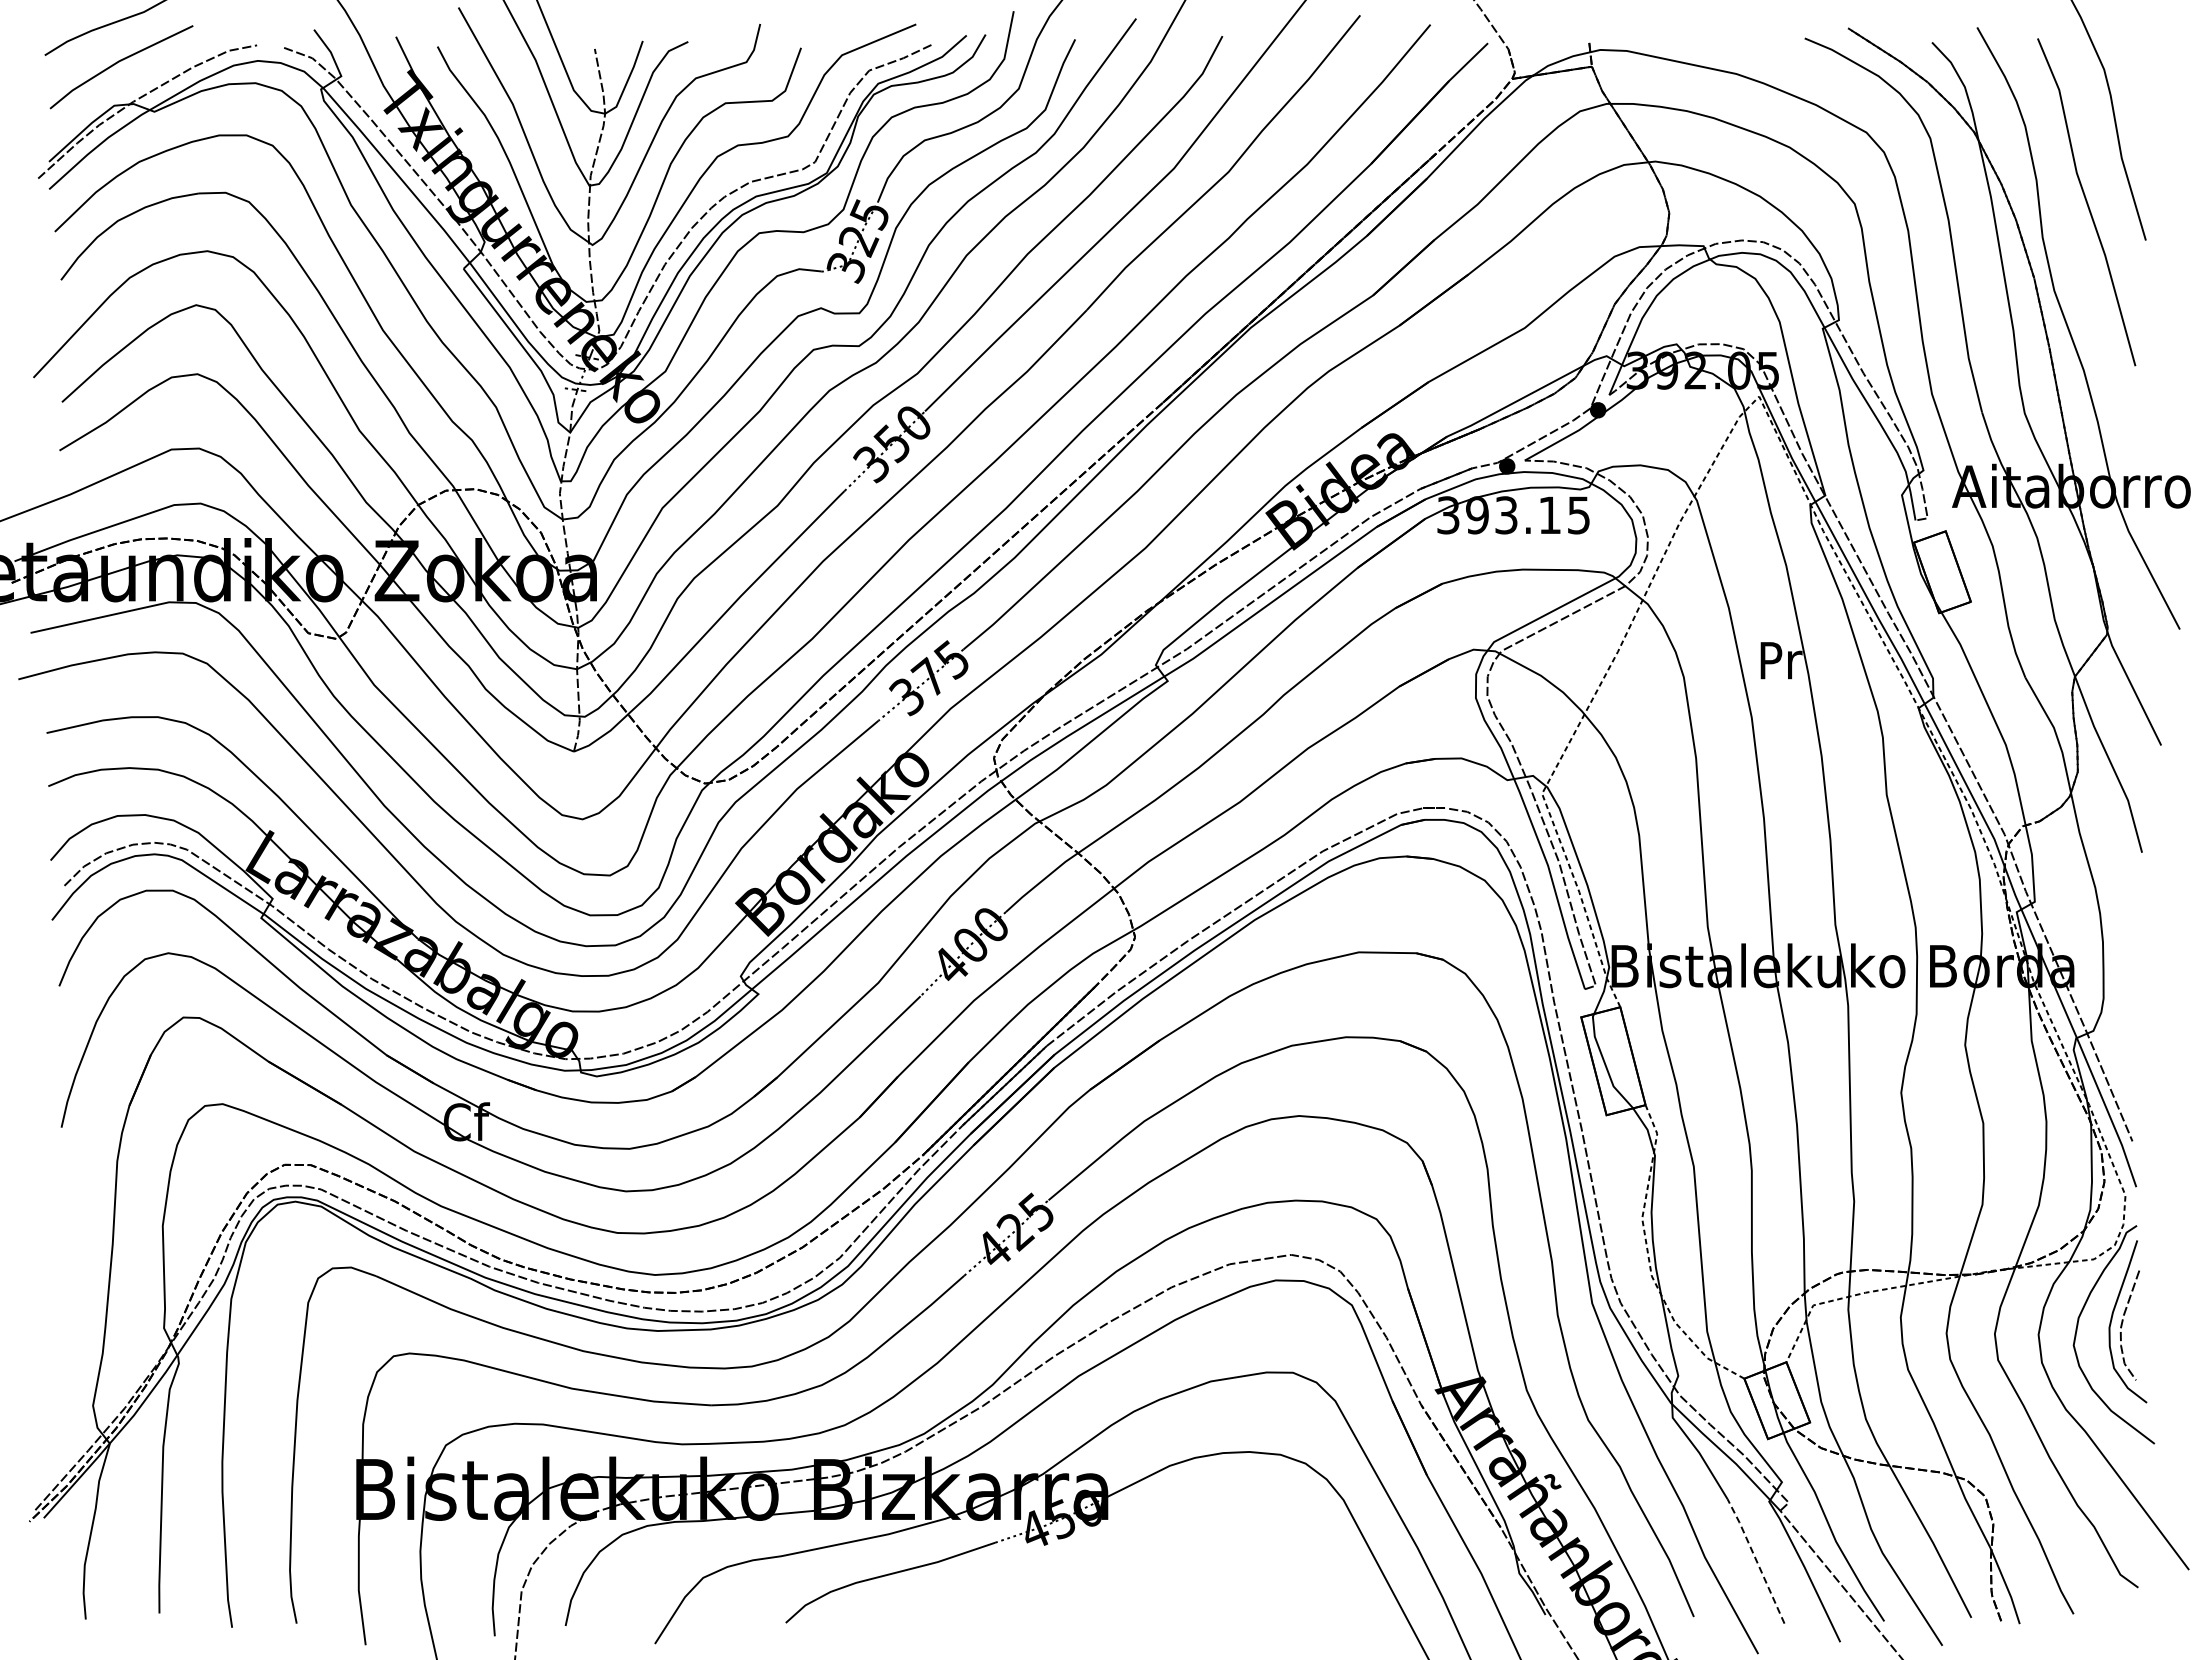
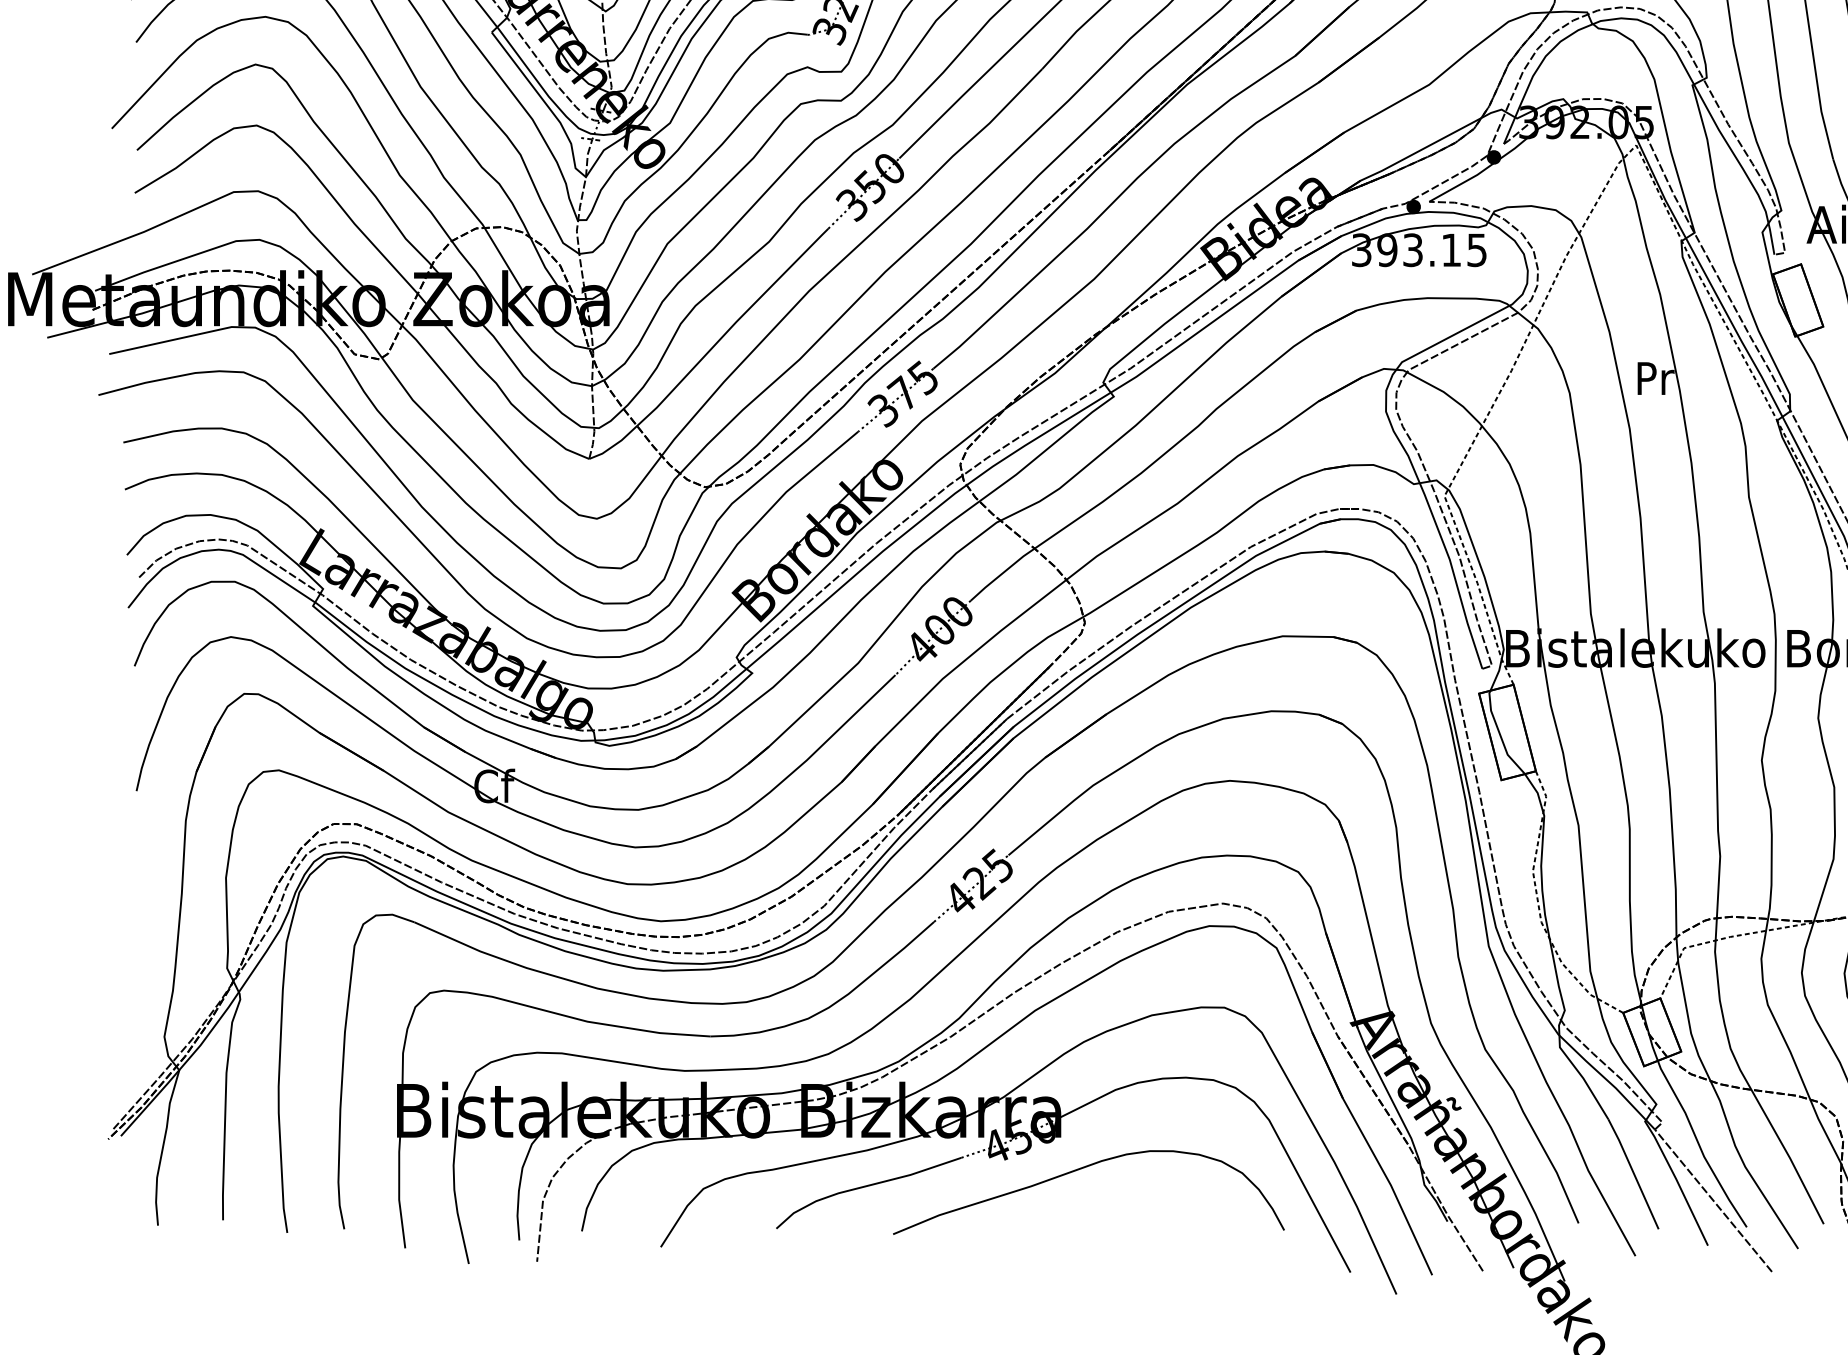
curve: (1132, 1555) -> (1082, 1169), added
line: (1756, 1559) -> (1633, 1172), dashed -> solid

